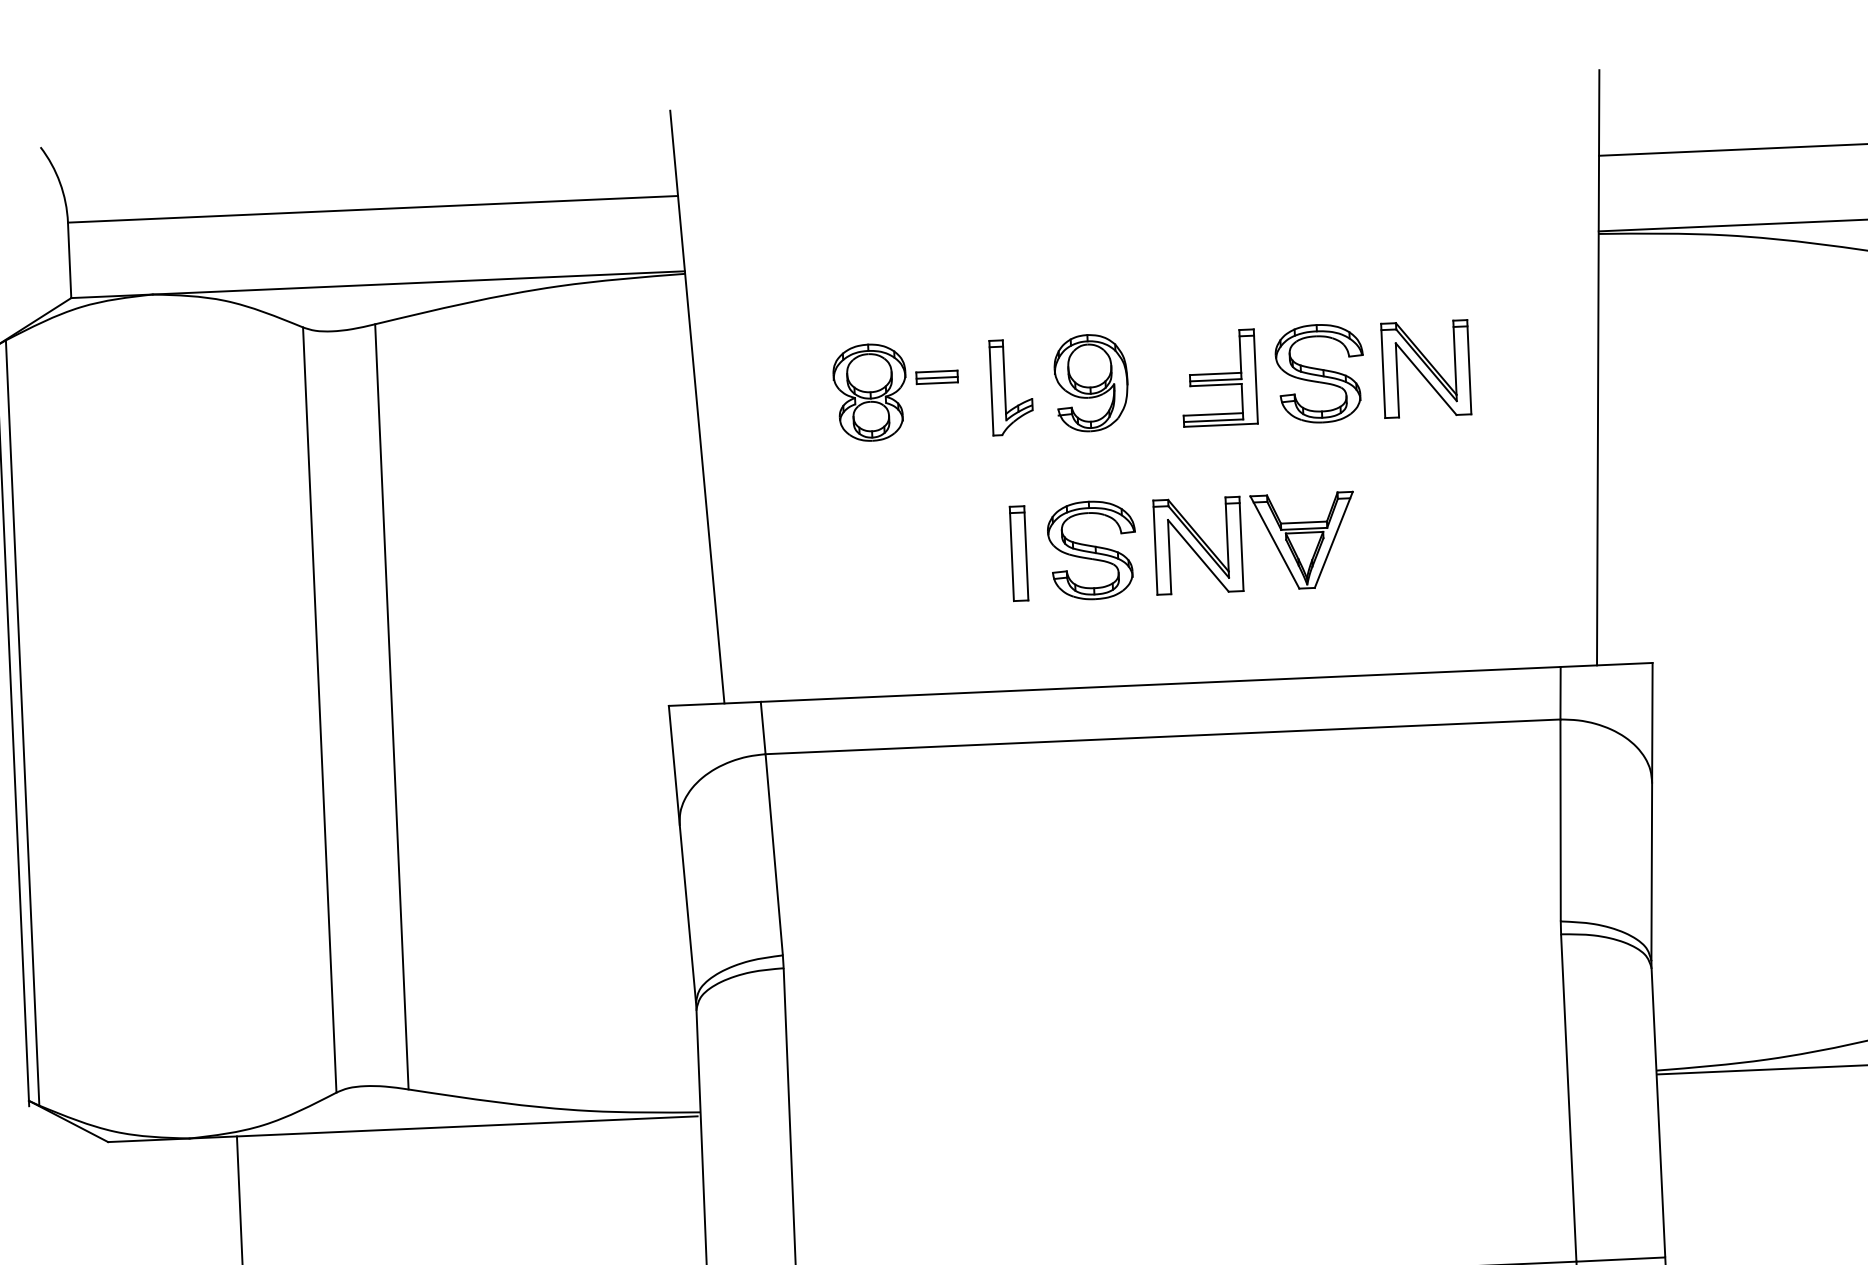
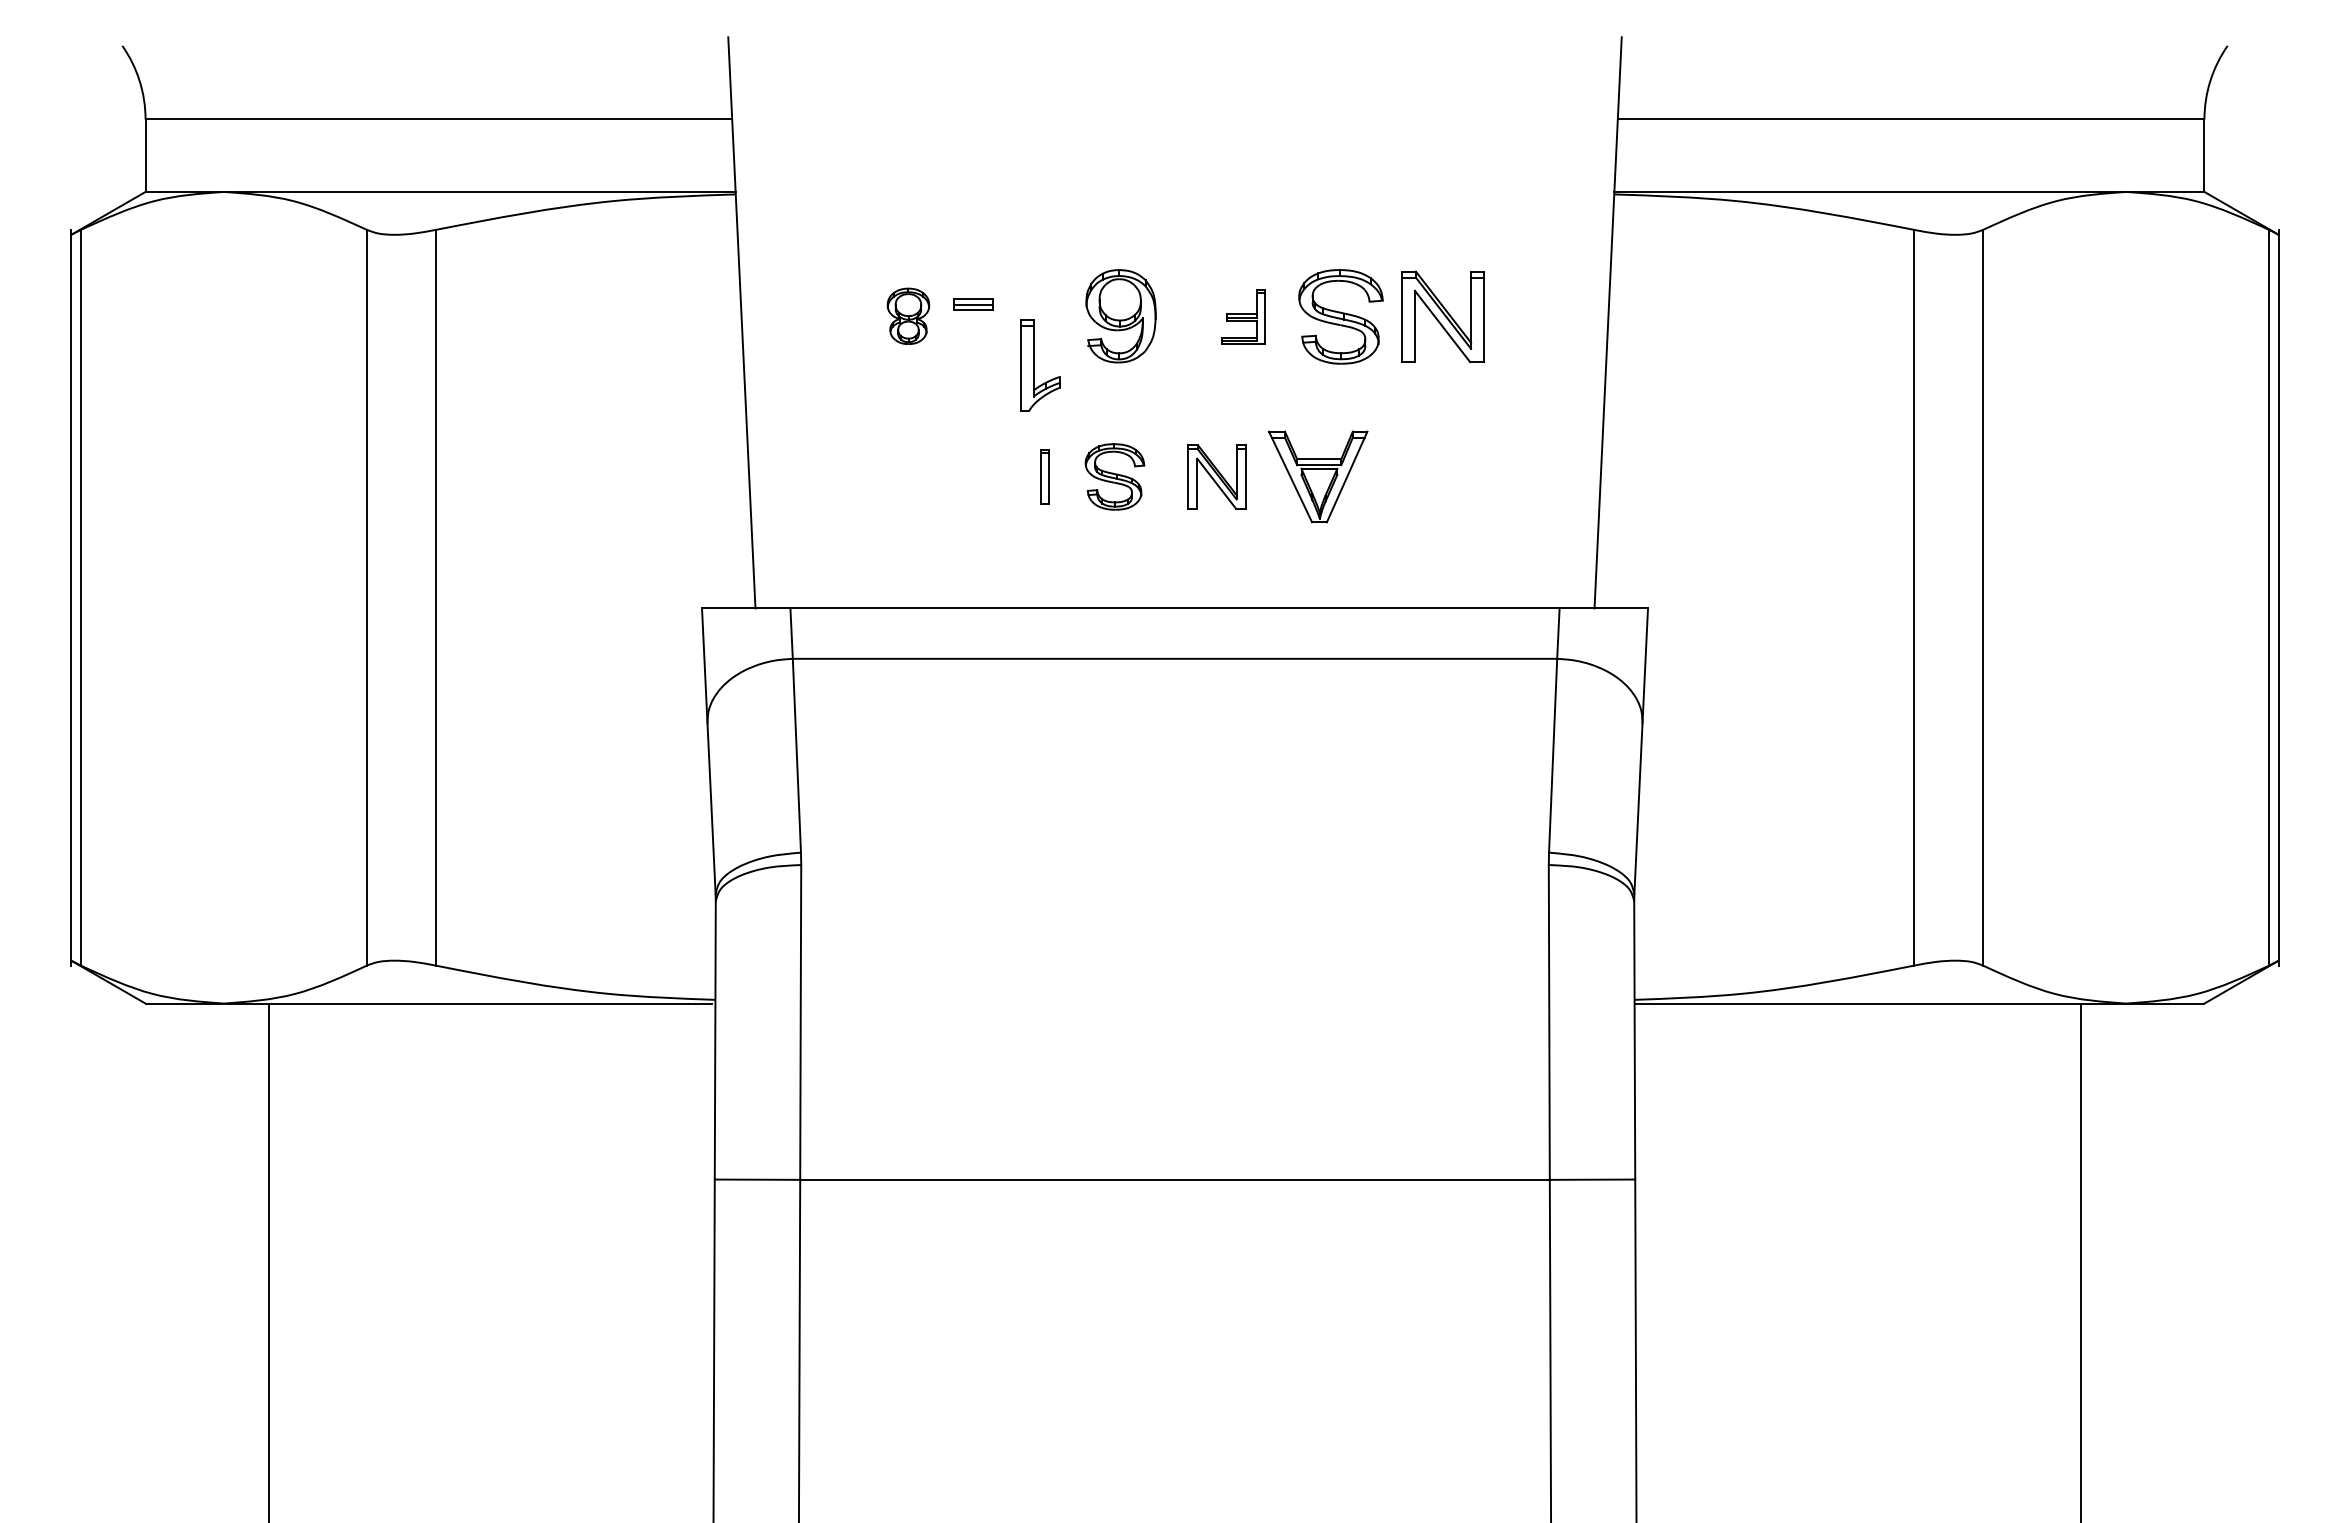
part: (1218, 377) -> (1243, 316), size x0.6
part: (1011, 387) -> (1040, 365), moved
part: (870, 392) -> (908, 316), size x0.6
part: (1197, 545) -> (1216, 476), size x0.7
part: (1091, 549) -> (1114, 476), size x0.7
part: (1019, 553) -> (1044, 476), size x0.6

